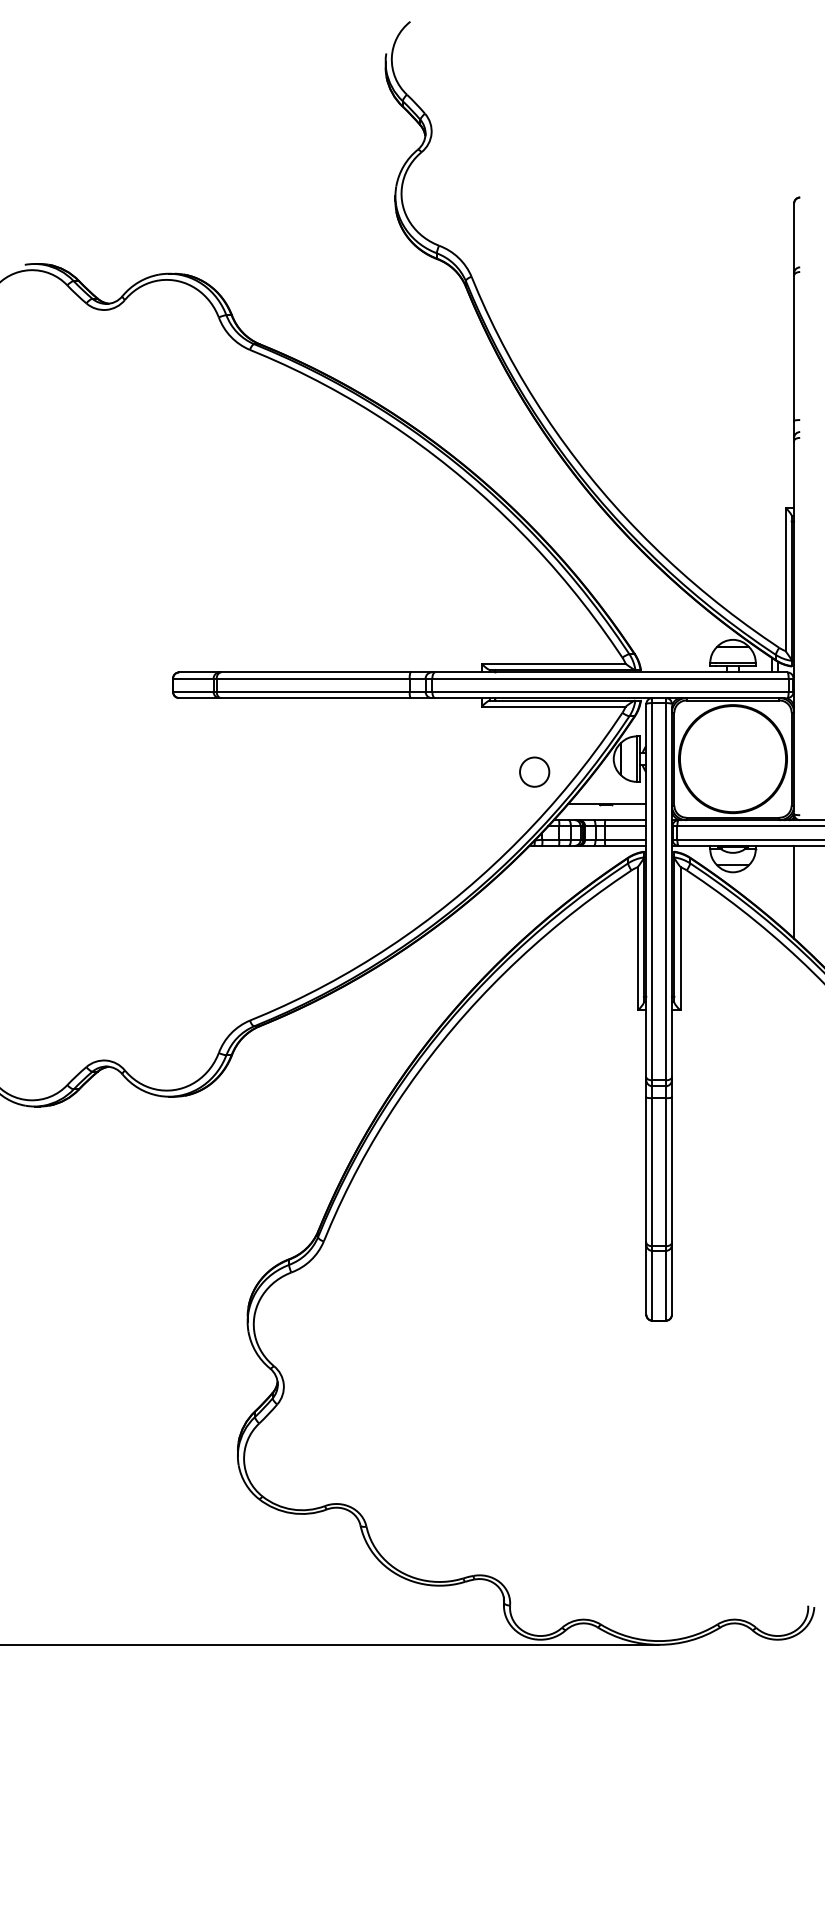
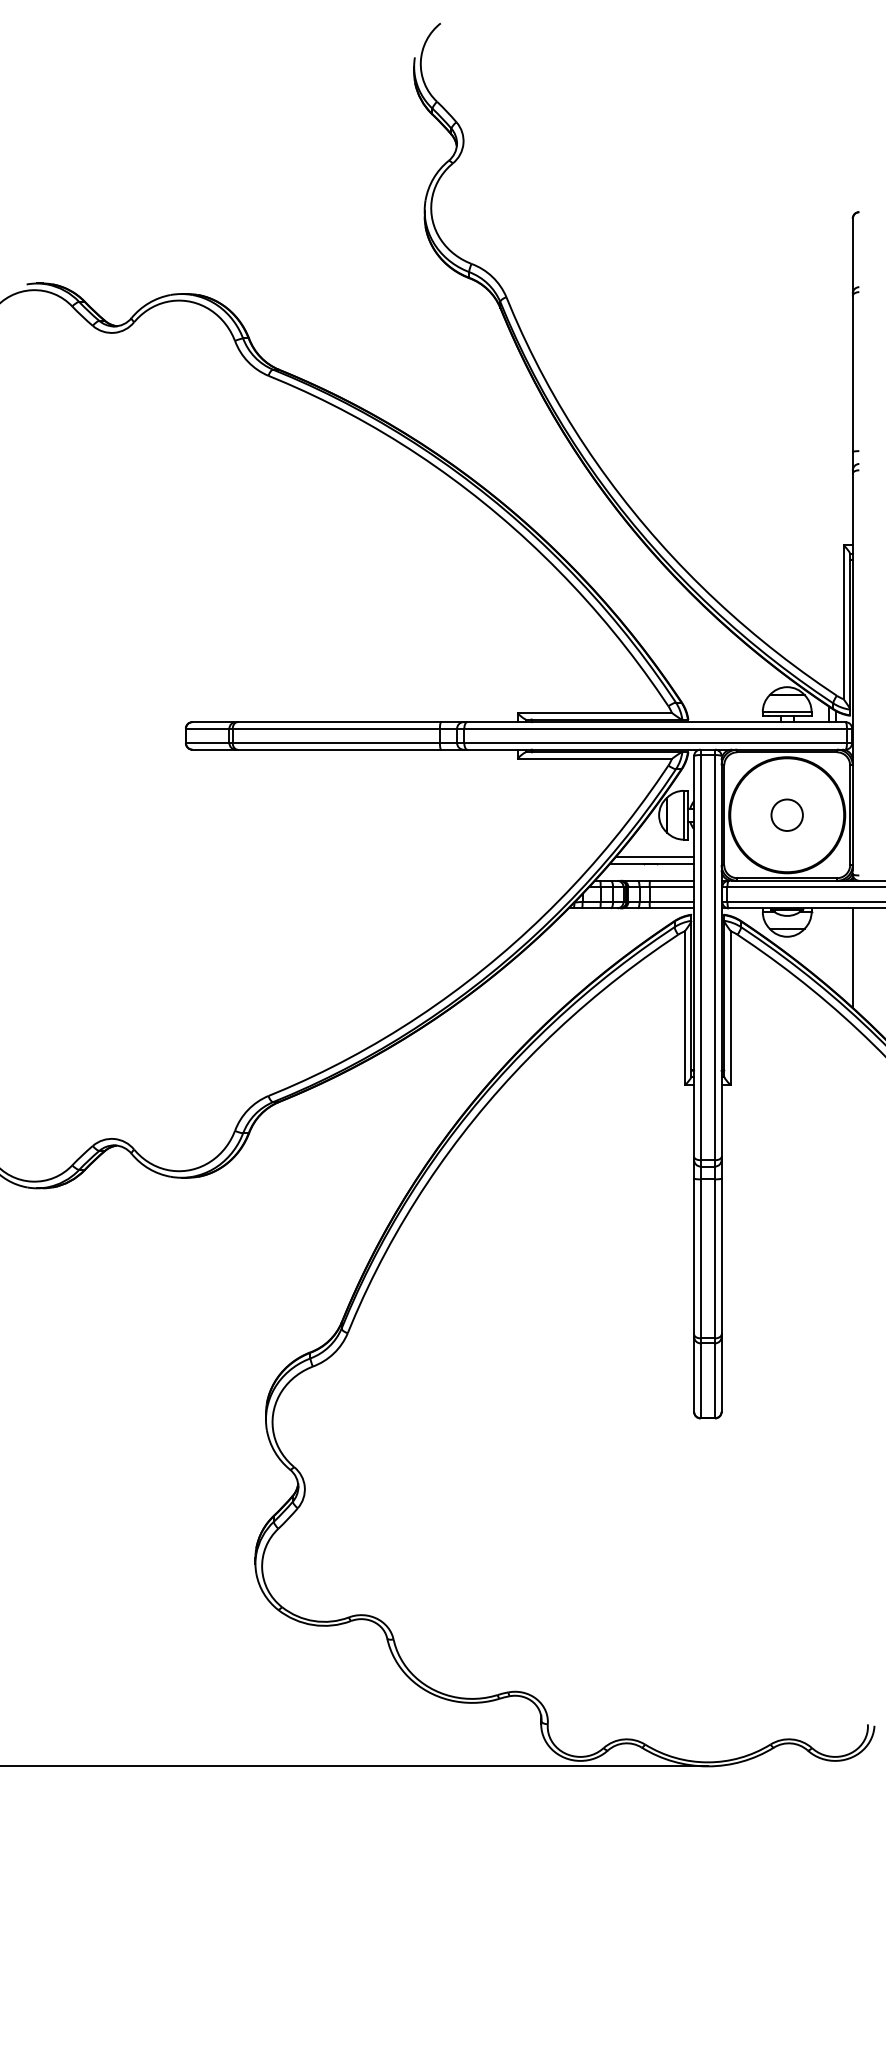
circle: (534, 771) -> (786, 814), moved
line: (609, 798) -> (654, 857), added

